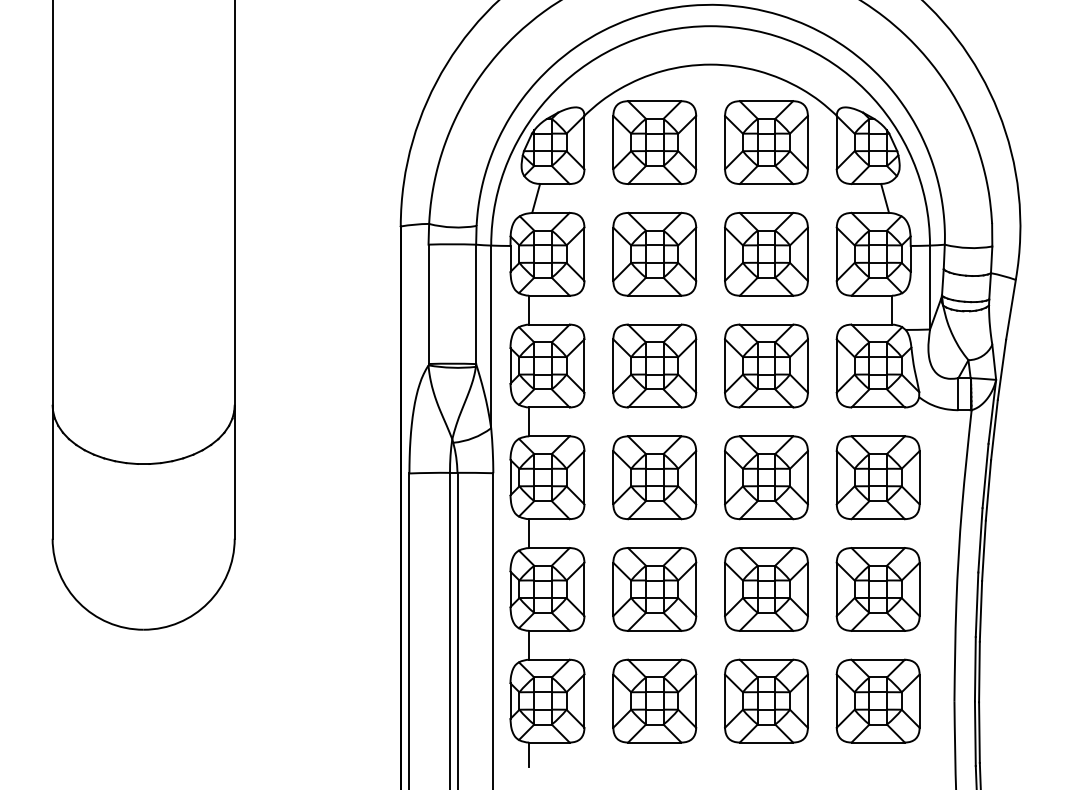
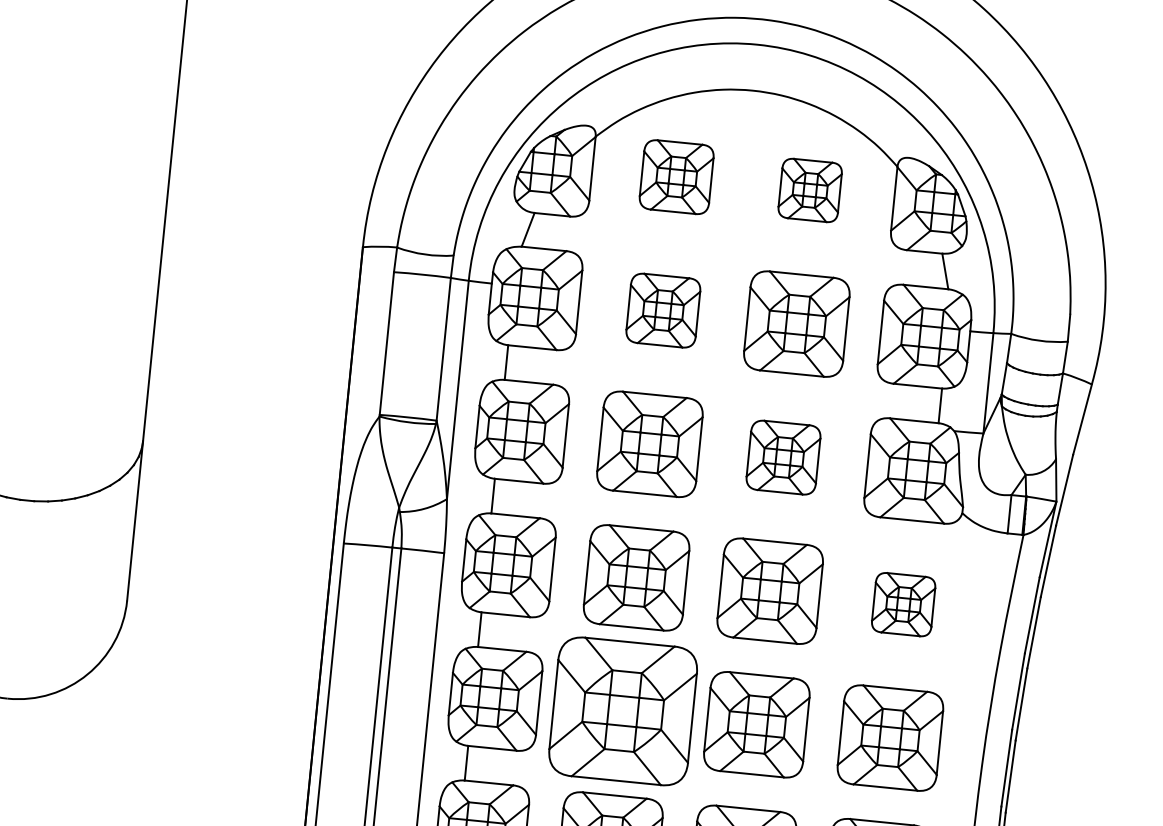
part: (654, 142) -> (676, 177), size x0.7
part: (766, 142) -> (810, 190), size x0.6
part: (654, 253) -> (663, 309), size x0.7
part: (766, 365) -> (783, 457), size x0.7
part: (877, 477) -> (902, 604), size x0.6
part: (654, 589) -> (622, 711), size x1.4

